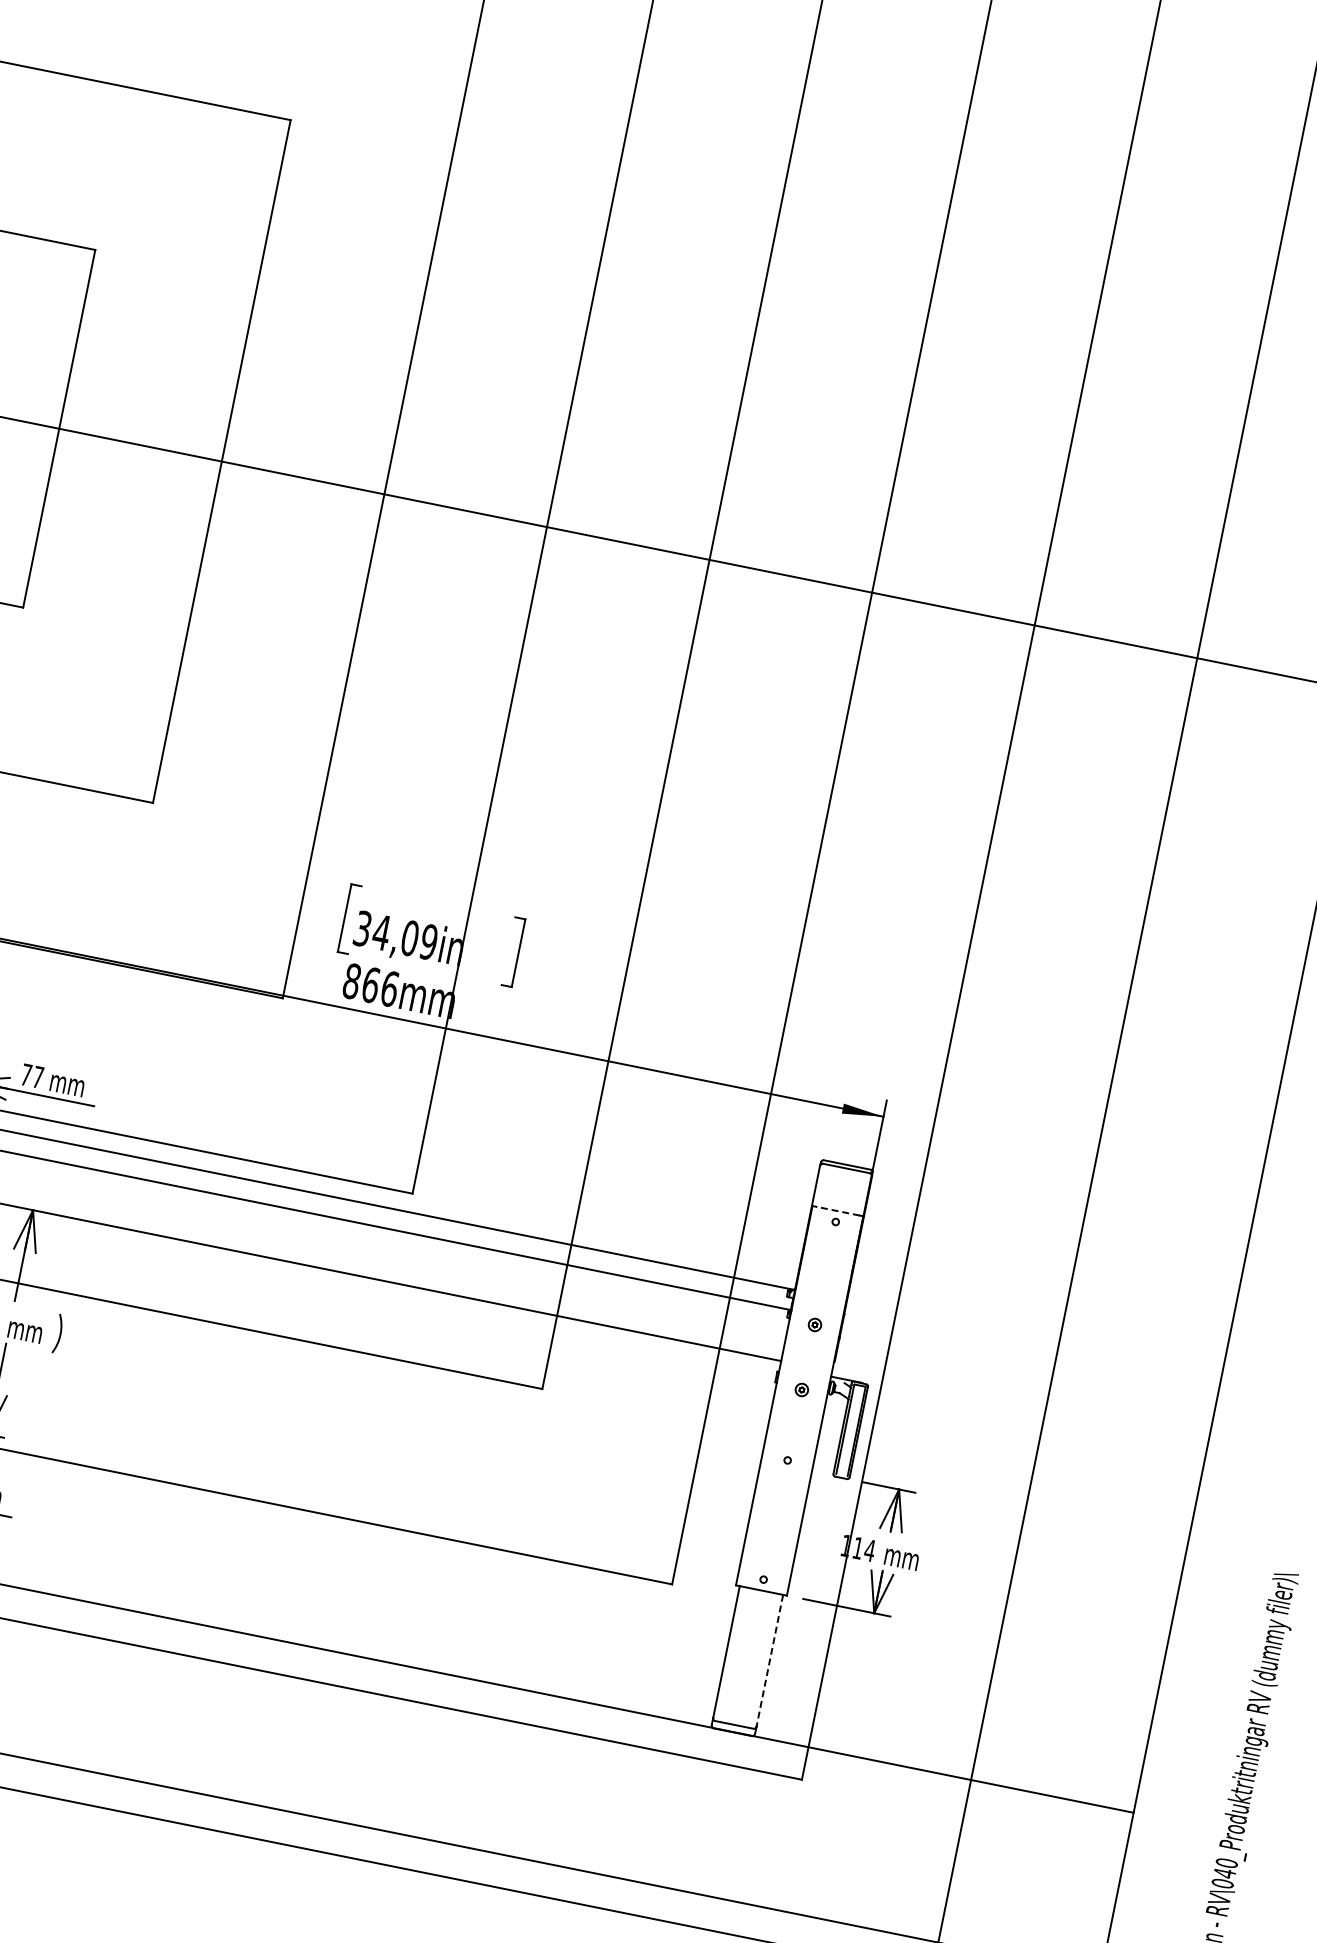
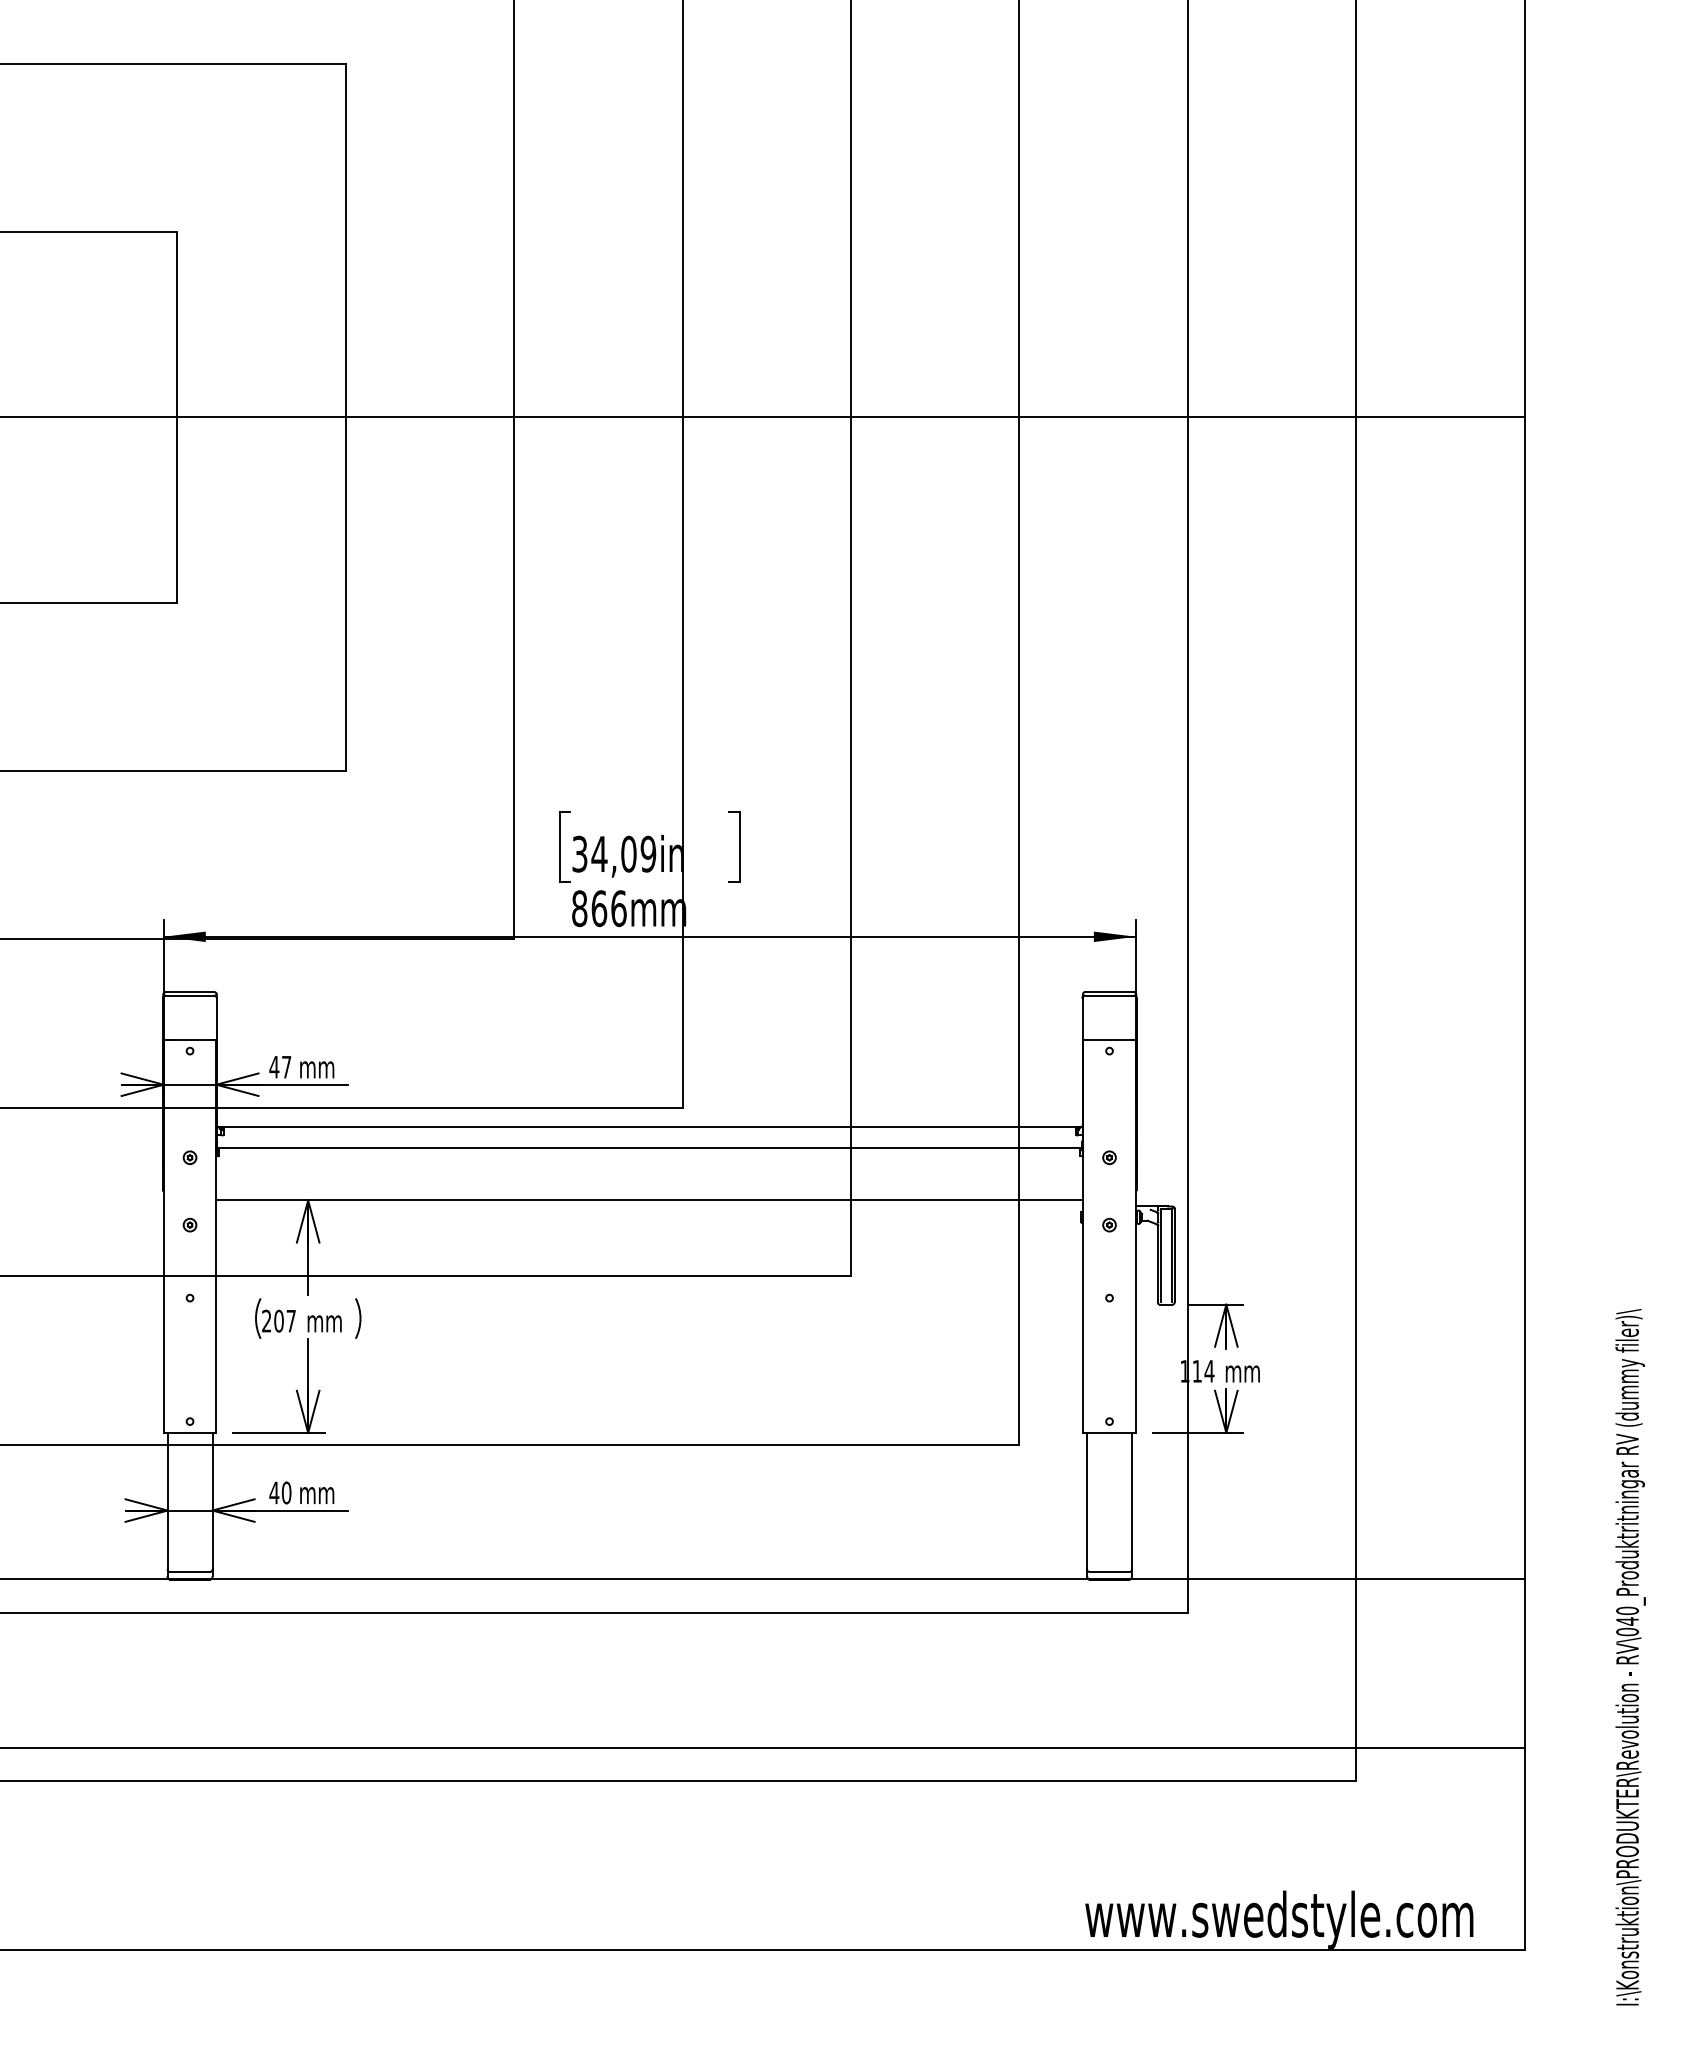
text: (26, 1075) -> (274, 1067), 77 -> 47
line: (837, 1210) -> (1109, 1039), dashed -> solid
line: (770, 1661) -> (1132, 1501), dashed -> solid

